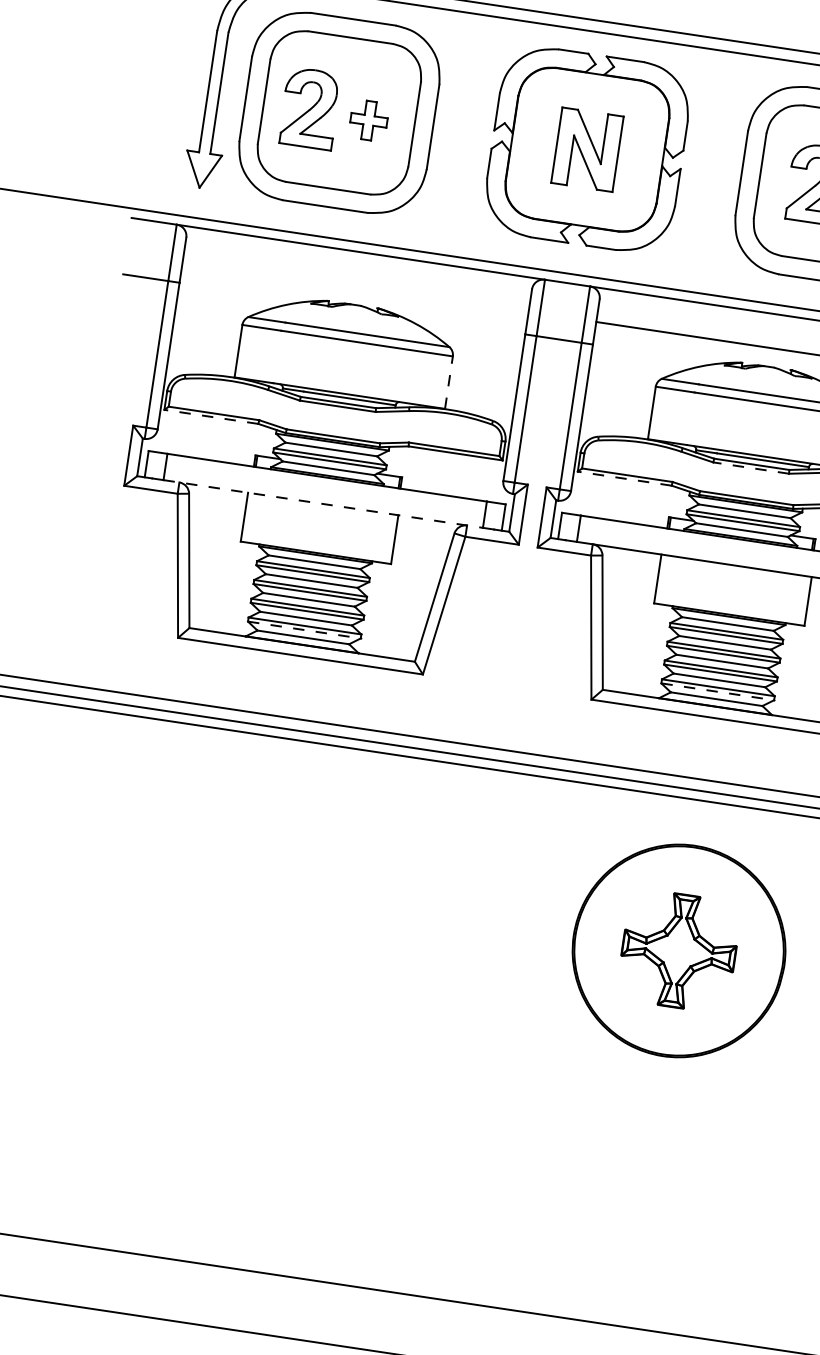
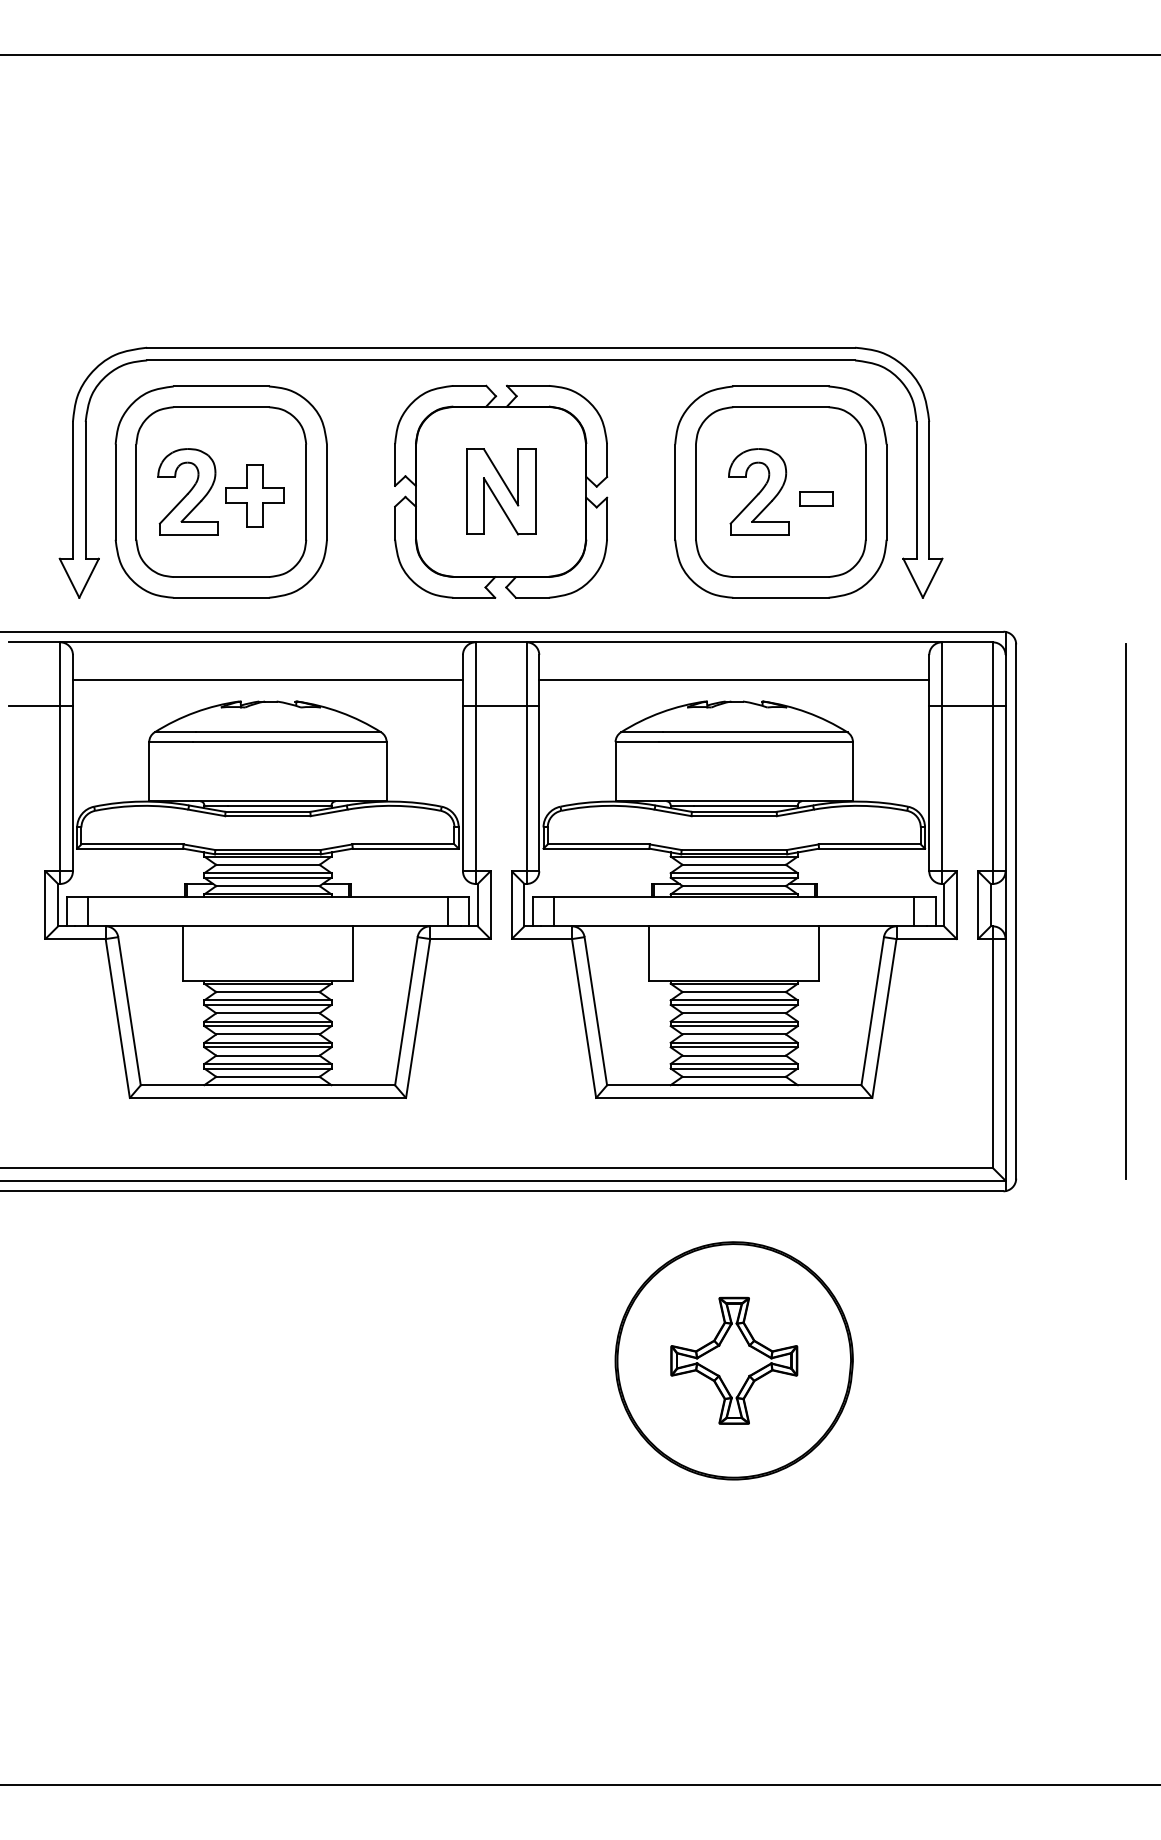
part: (368, 120) -> (254, 495), size x1.43
line: (355, 286) -> (267, 680), added
line: (448, 382) -> (386, 771), dashed -> solid
line: (211, 416) -> (130, 848), dashed -> solid
line: (751, 468) -> (734, 816), dashed -> solid
line: (624, 478) -> (596, 848), dashed -> solid
line: (323, 504) -> (268, 926), dashed -> solid
line: (304, 629) -> (267, 1068), dashed -> solid
line: (717, 691) -> (734, 1068), dashed -> solid

